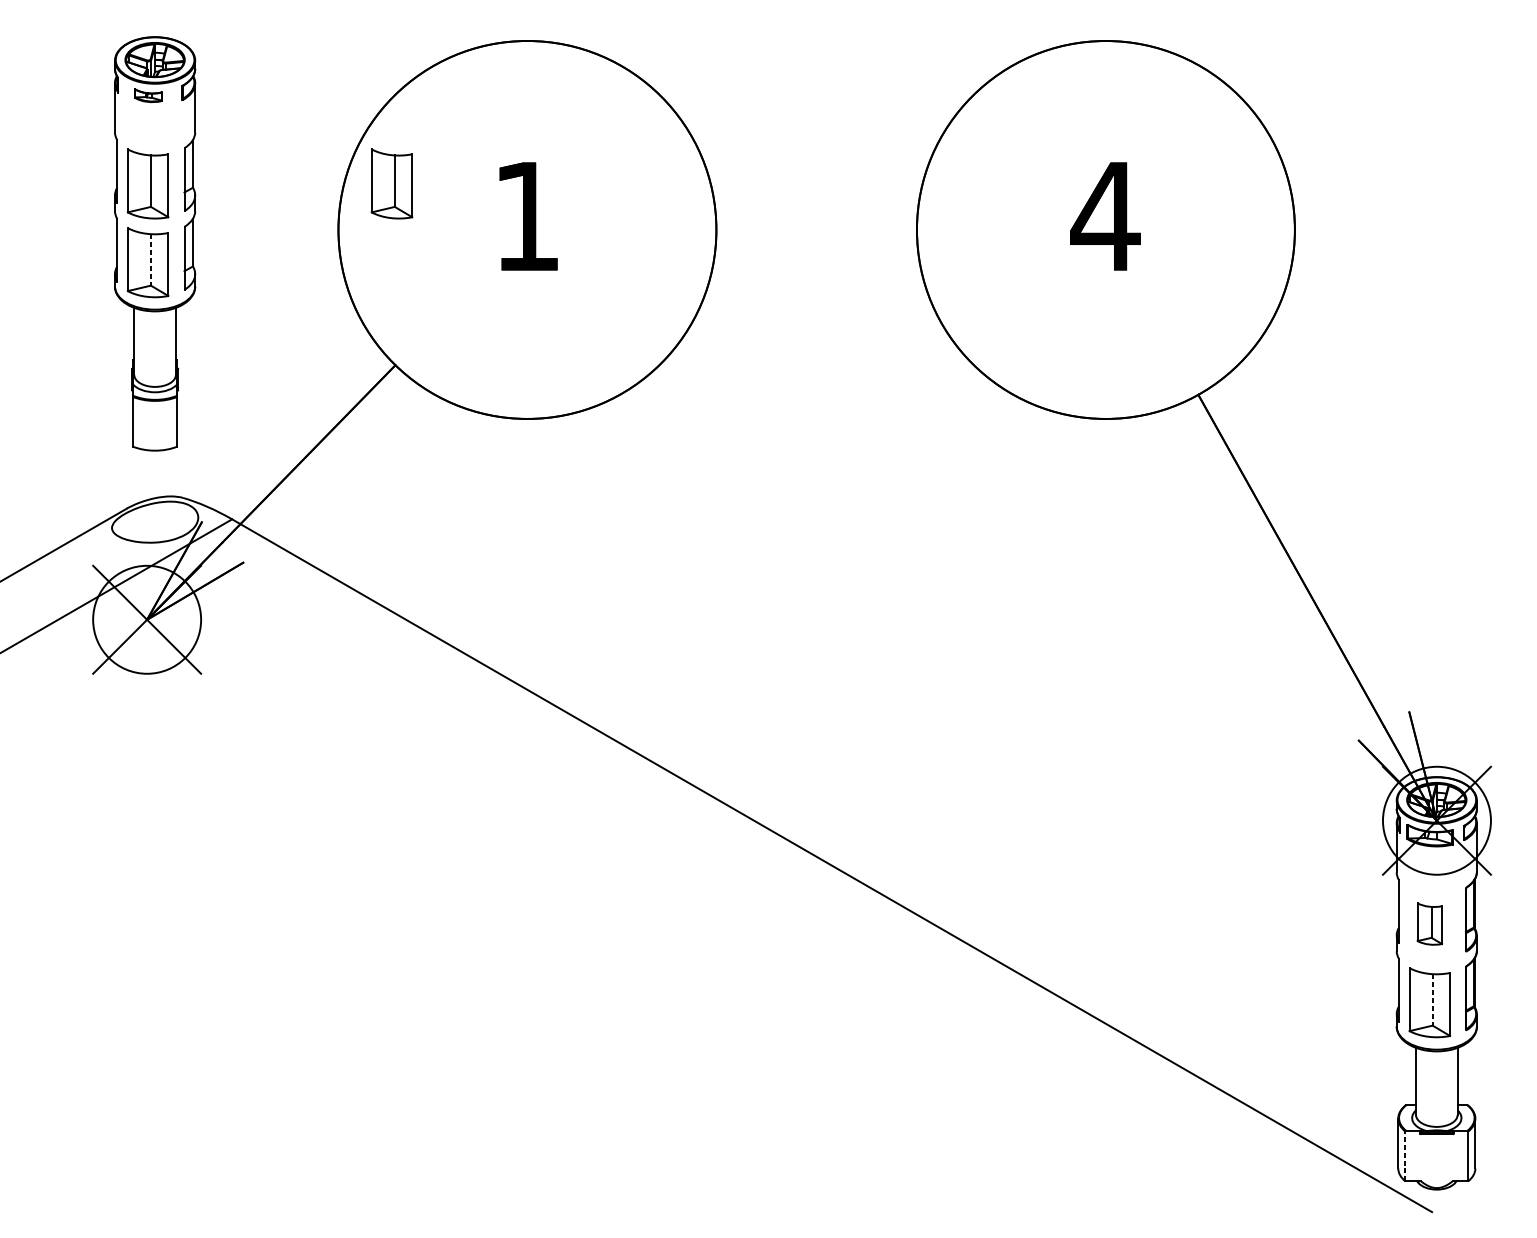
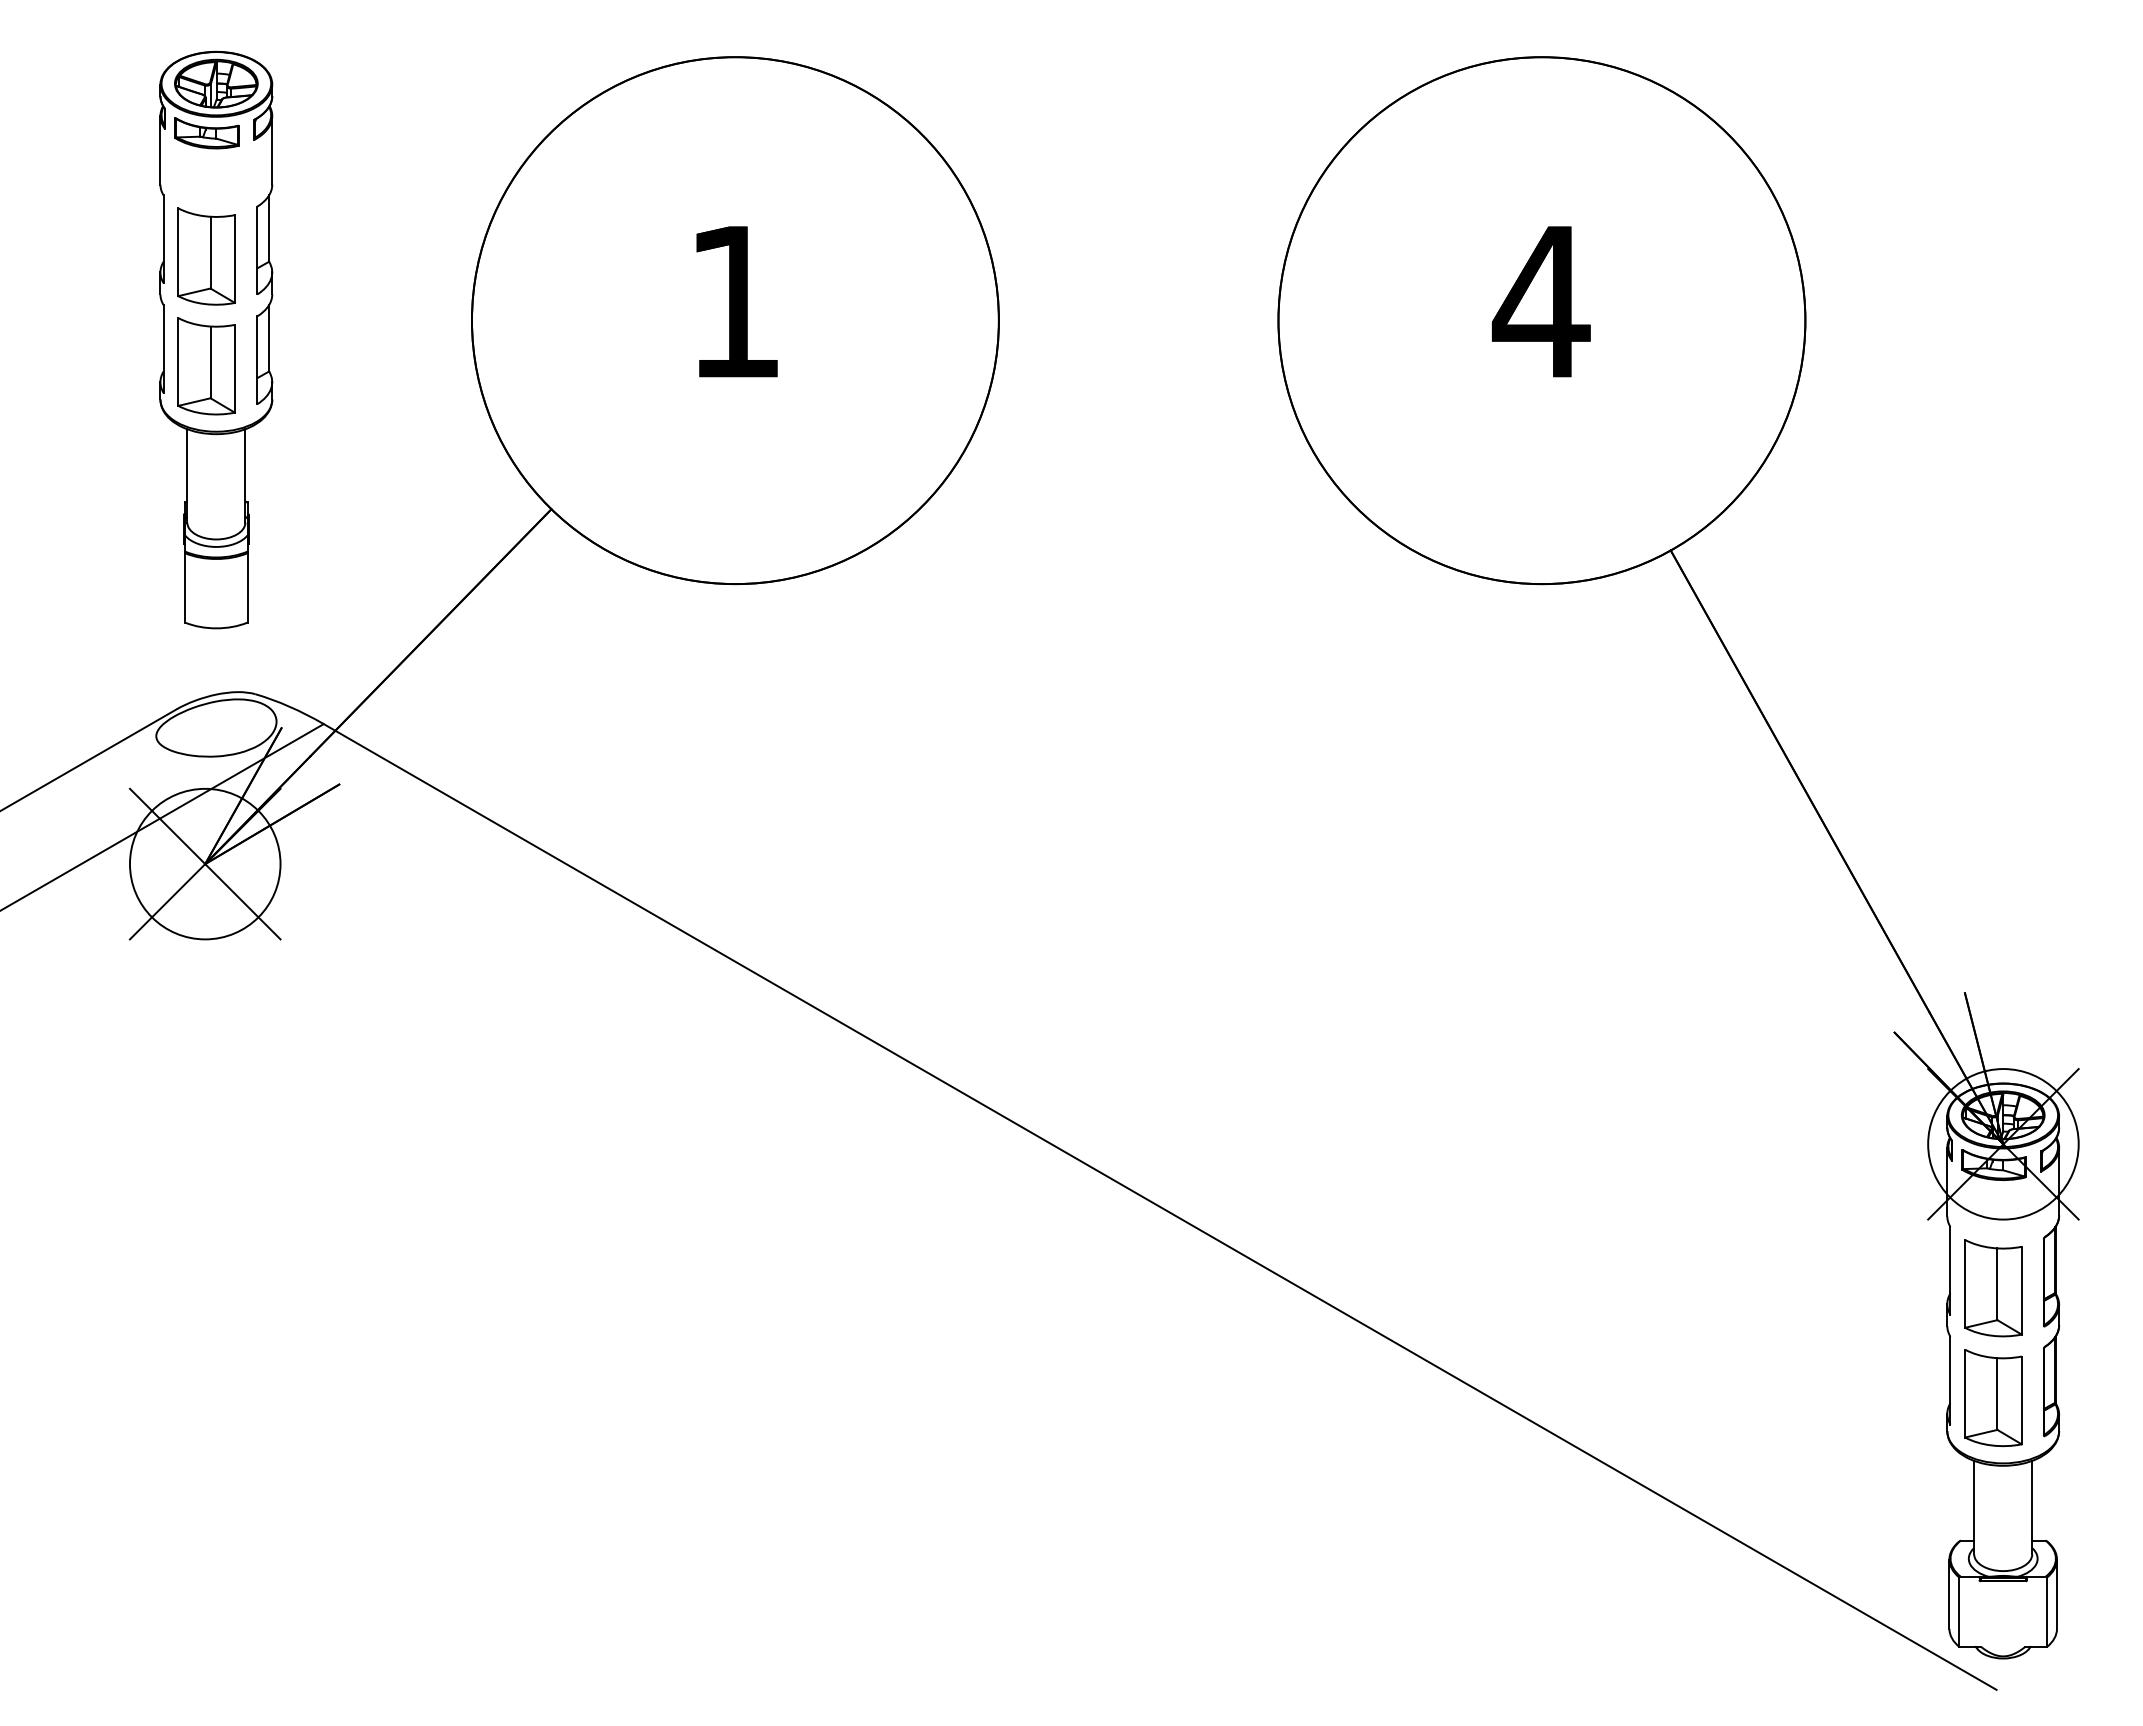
part: (148, 95) -> (206, 133), size x1.67
part: (391, 183) -> (546, 256), removed
line: (150, 259) -> (210, 362), dashed -> solid
part: (1429, 924) -> (1993, 1288), size x1.67
line: (1432, 1000) -> (1997, 1394), dashed -> solid
line: (1405, 1156) -> (1959, 1612), dashed -> solid

